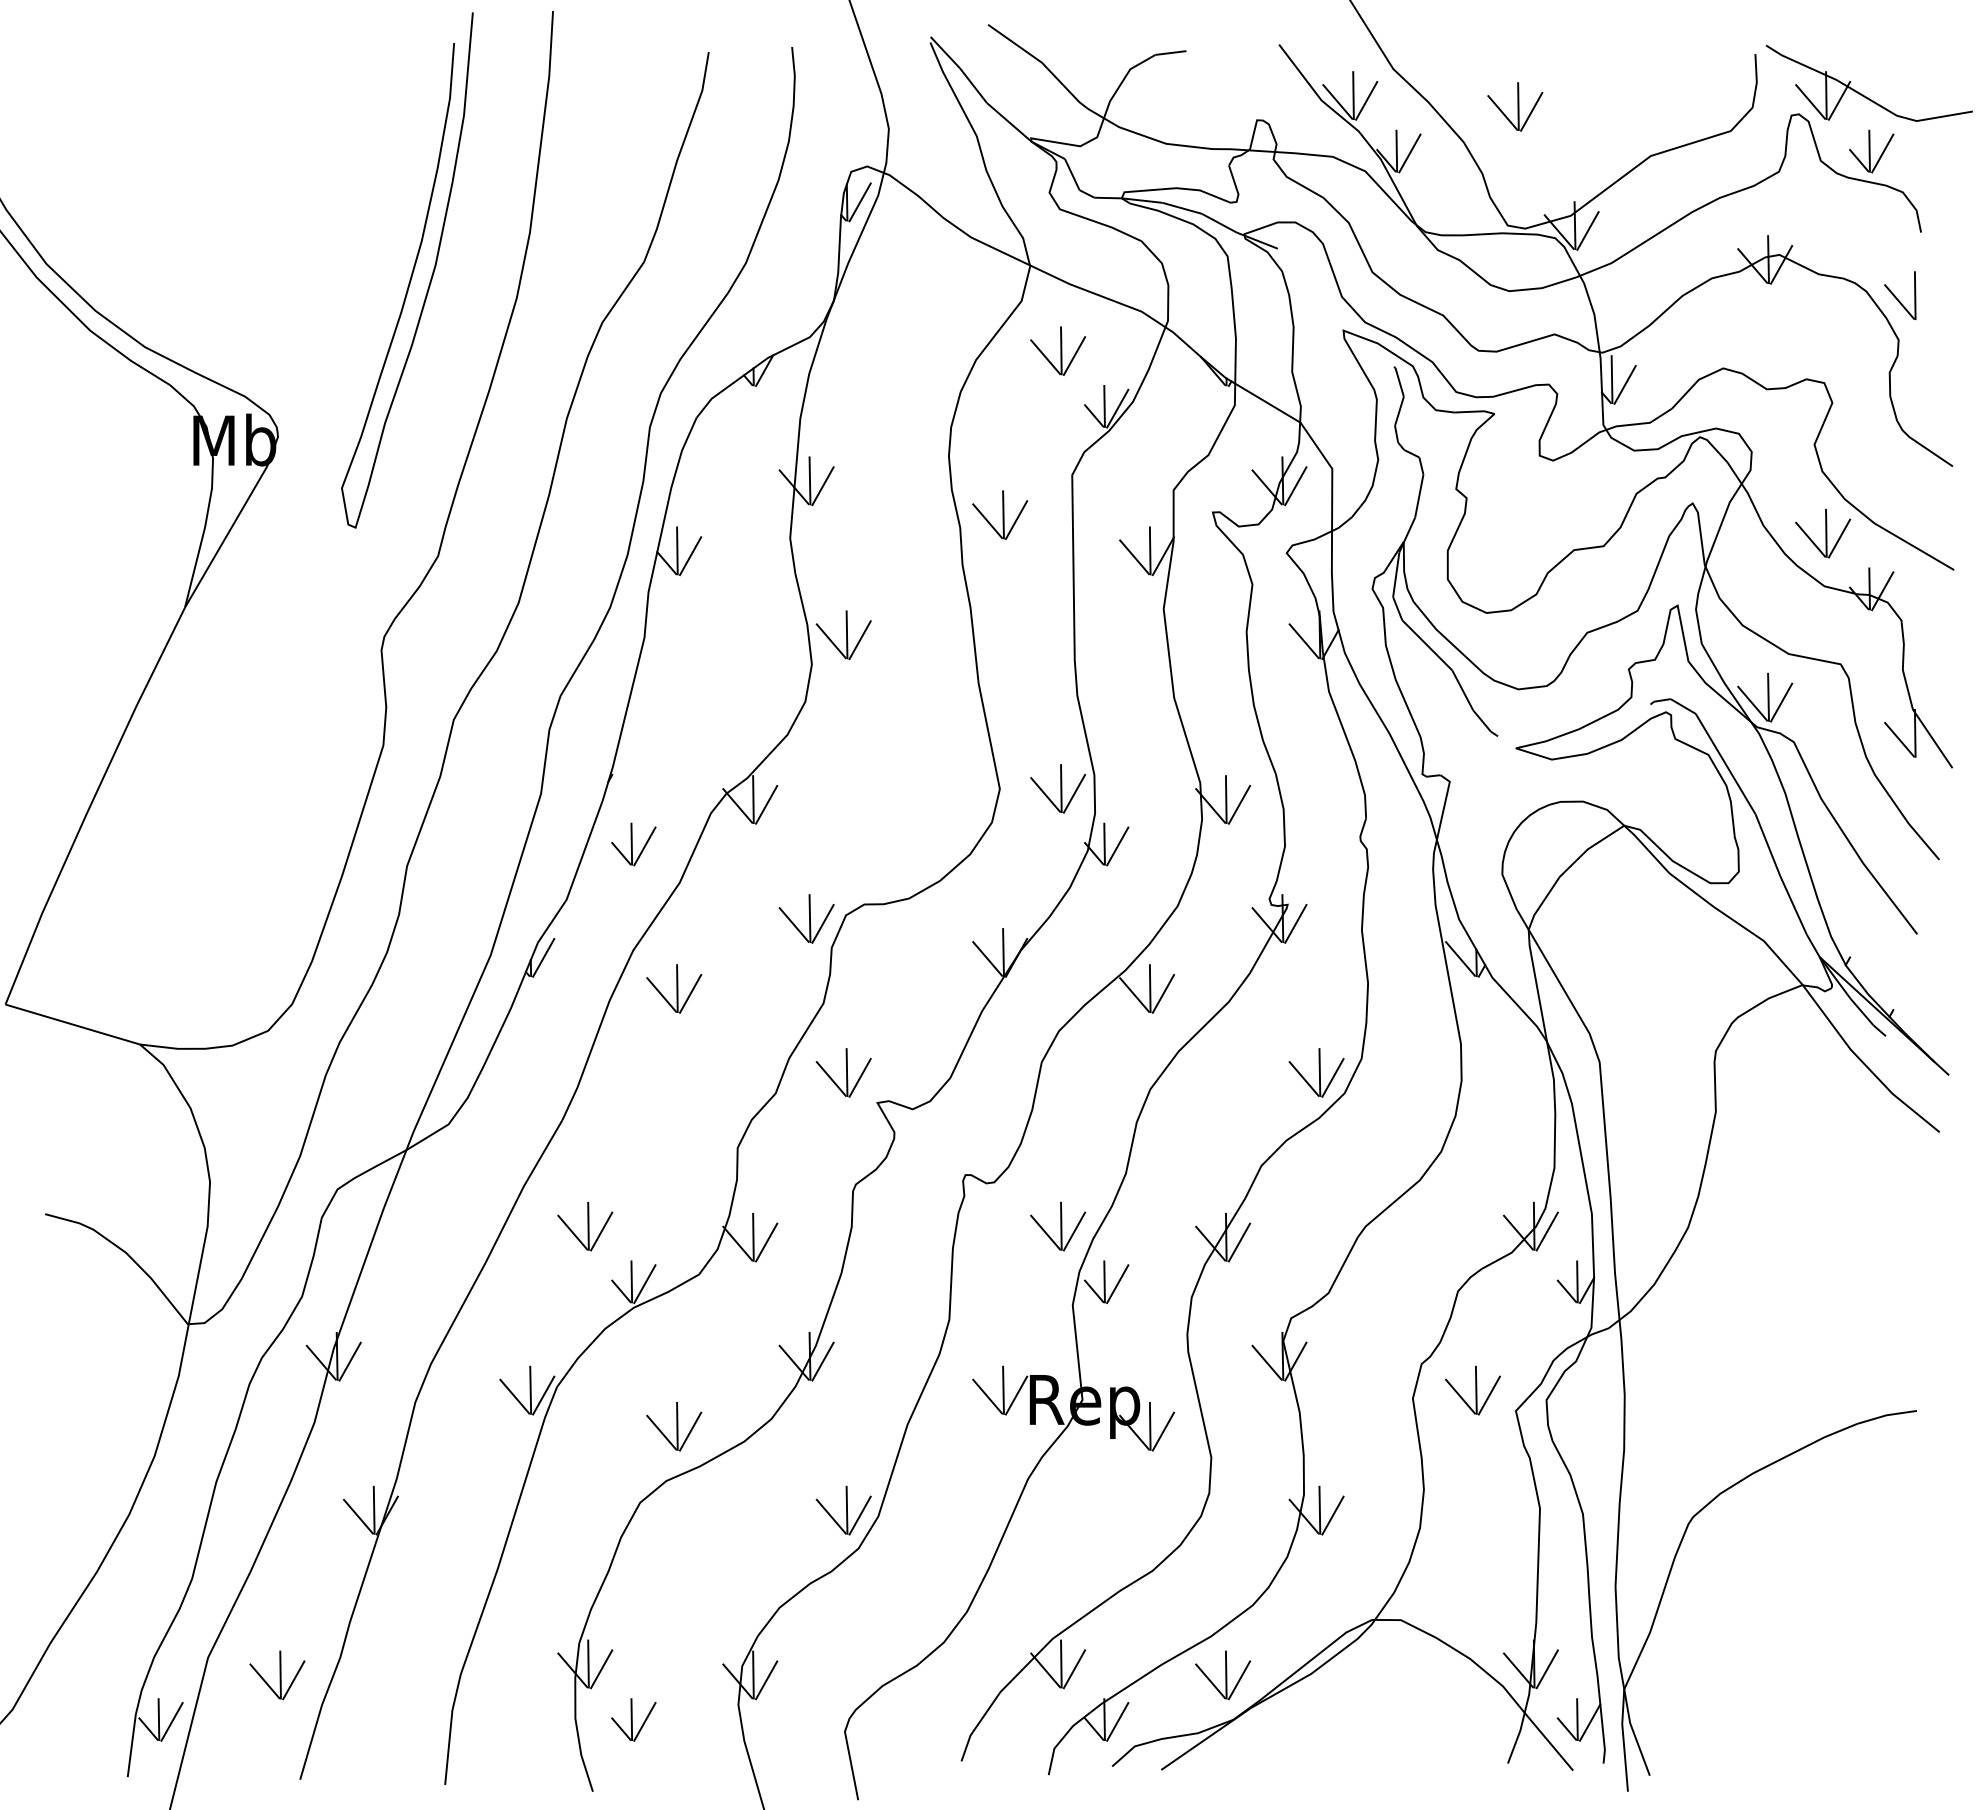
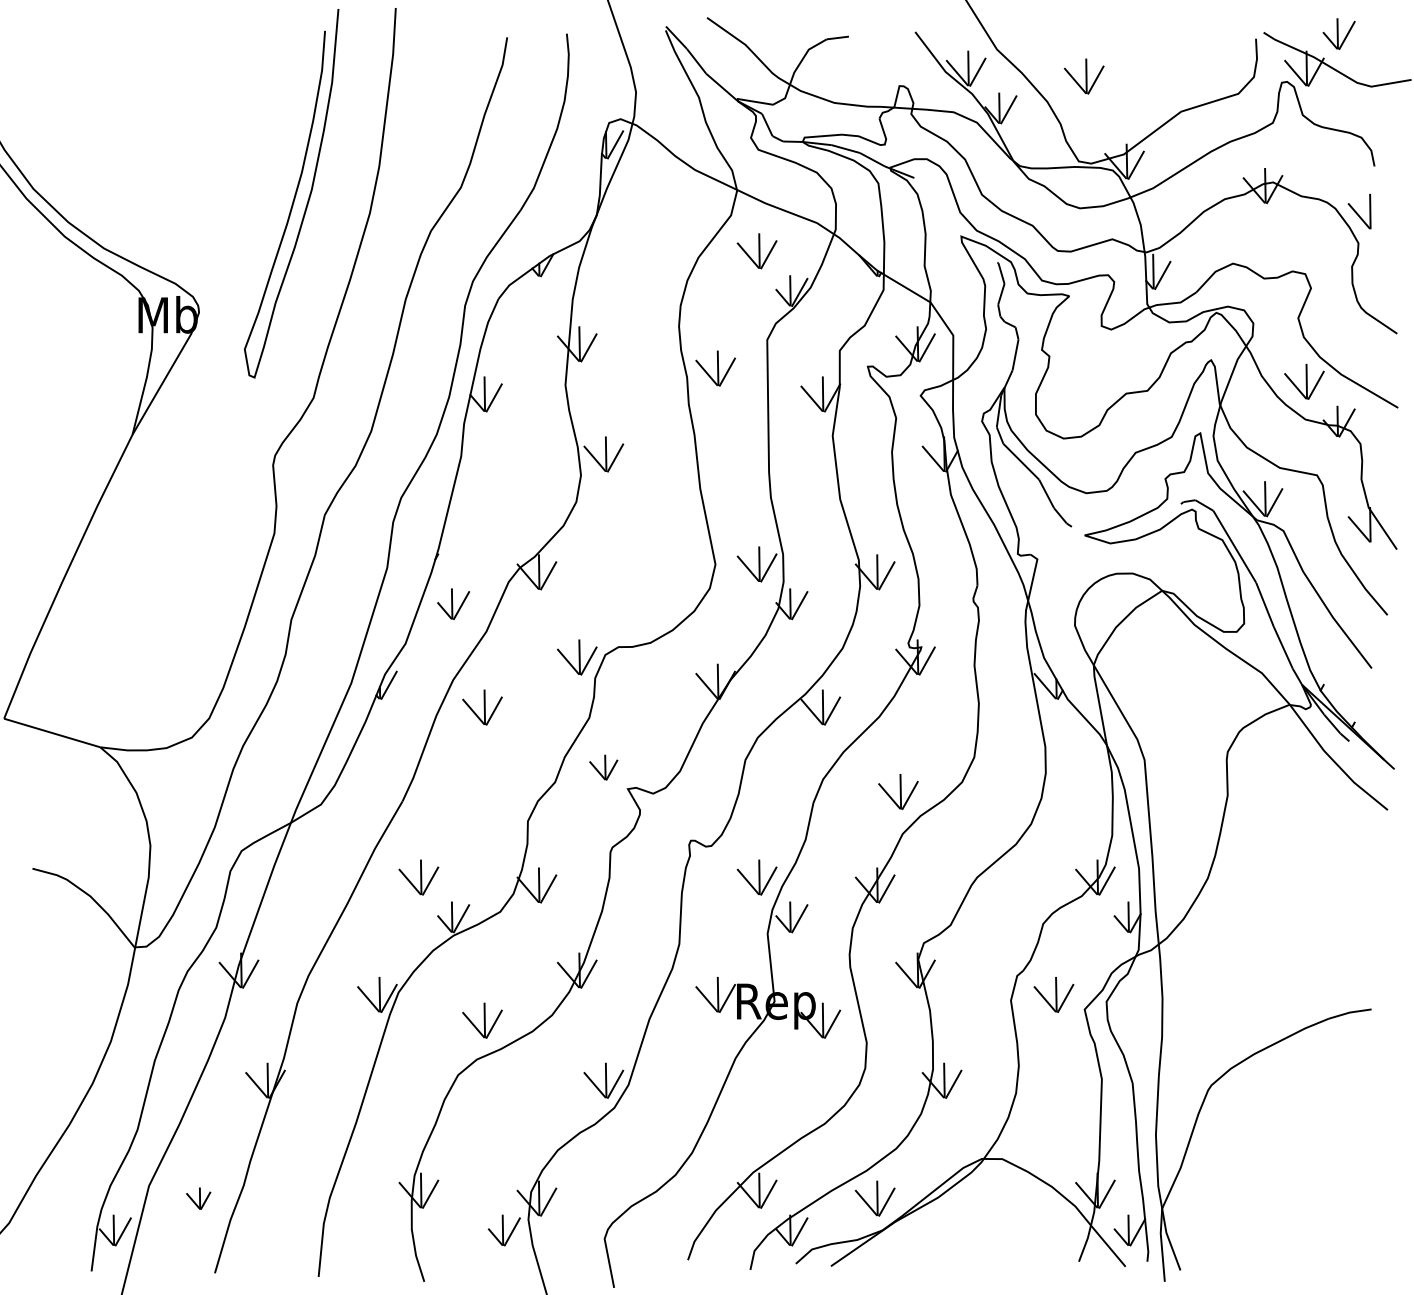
part: (1871, 151) -> (1339, 34), moved
part: (843, 1072) -> (603, 767), size x0.7
part: (1316, 1072) -> (898, 791), moved
part: (277, 1675) -> (198, 1198), size x0.6
part: (633, 1719) -> (504, 1230), moved

